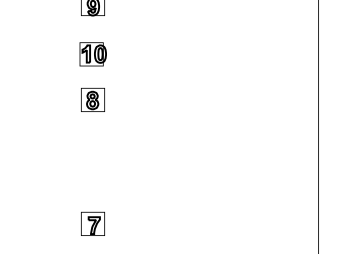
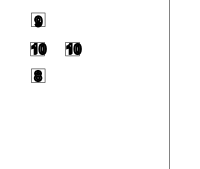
part: (153, 55) -> (73, 49), added
part: (93, 223) -> (38, 147), removed

